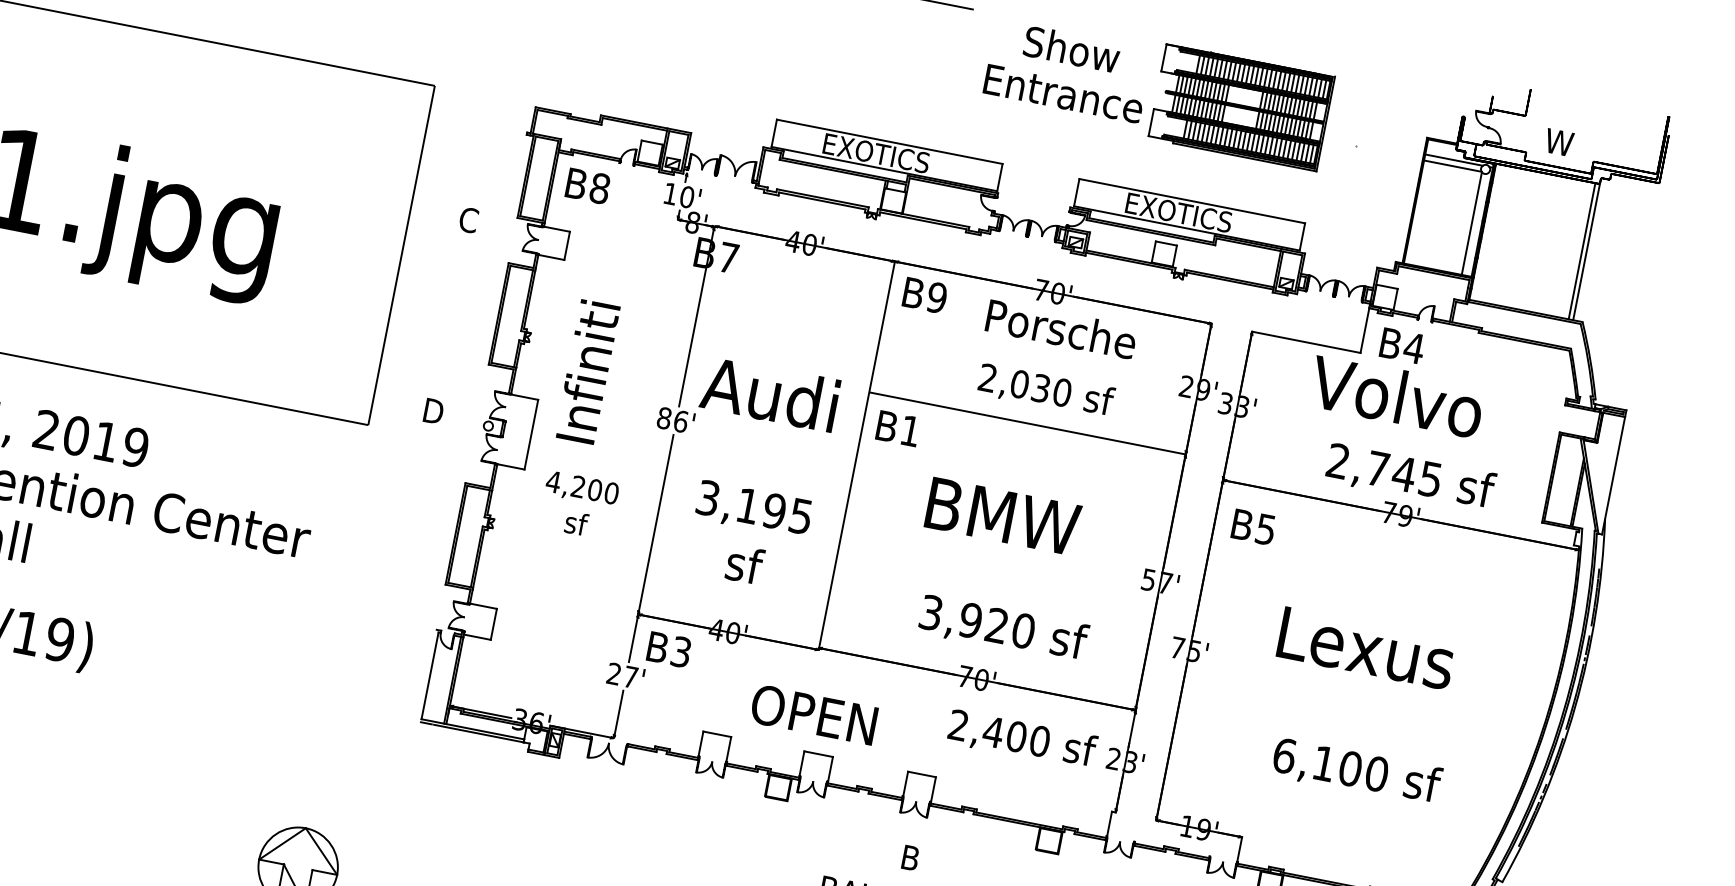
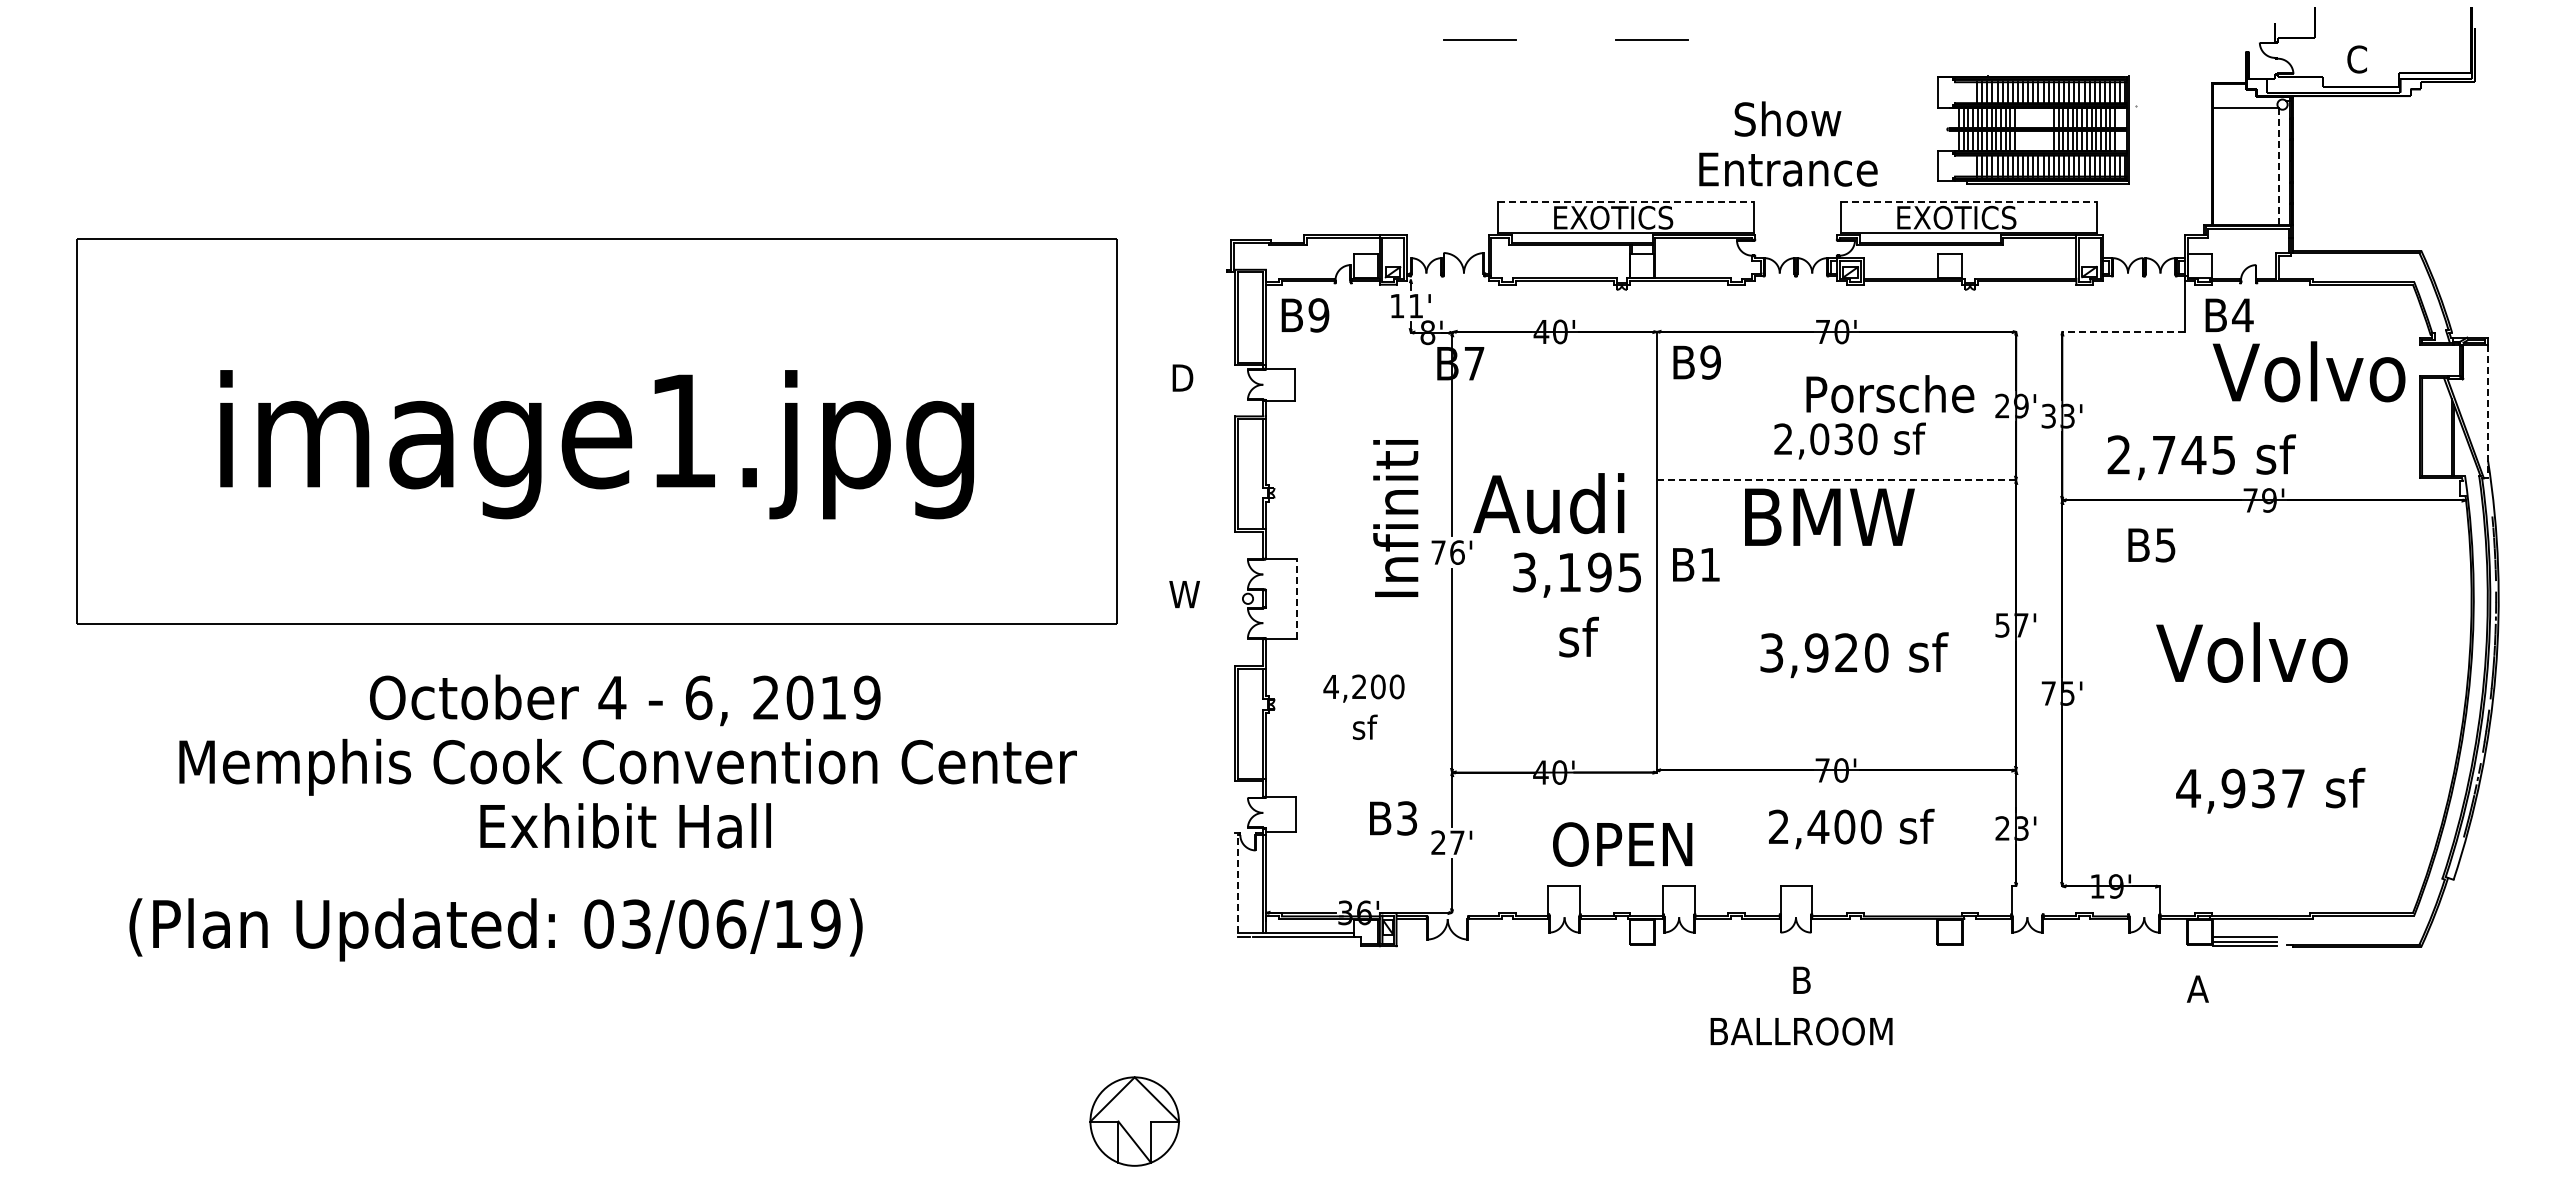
text: (1068, 70) -> (1788, 143), moved
part: (1241, 106) -> (2033, 129), moved
line: (890, 142) -> (1626, 202), solid -> dashed
text: (1558, 142) -> (2356, 59), W -> C
line: (1453, 160) -> (2245, 101), removed
text: (599, 188) -> (1318, 315), B8 -> B9
text: (686, 196) -> (1415, 305), 10' -> 11'
line: (1192, 201) -> (1969, 202), solid -> dashed
text: (468, 220) -> (1182, 378), C -> D
line: (1472, 224) -> (2279, 167), solid -> dashed
line: (1582, 251) -> (2405, 173), removed
line: (1586, 252) -> (2410, 173), removed
text: (1061, 329) -> (1890, 394), moved
line: (1306, 341) -> (2123, 331), solid -> dashed
text: (587, 372) -> (1395, 518), moved
text: (1396, 396) -> (2308, 371), moved
text: (433, 411) -> (1184, 594), D -> W
text: (664, 418) -> (1438, 552), 86' -> 76'
line: (1027, 423) -> (1836, 480), solid -> dashed
text: (898, 428) -> (1696, 564), moved
line: (531, 435) -> (1296, 599), solid -> dashed
line: (1614, 475) -> (2488, 411), solid -> dashed
text: (1410, 477) -> (2201, 457), moved
text: (578, 504) -> (1363, 706), moved
text: (1003, 515) -> (1829, 516), moved
text: (1253, 527) -> (2151, 545), moved
text: (748, 535) -> (1576, 604), moved
text: (1003, 629) -> (1854, 655), moved
text: (1366, 647) -> (2254, 652), Lexus -> Volvo
text: (669, 649) -> (1393, 818), moved
line: (429, 675) -> (1237, 883), solid -> dashed
text: (813, 714) -> (1622, 844), moved
text: (1022, 739) -> (1851, 828), moved
text: (1330, 764) -> (2240, 788), 6,100 -> 4,937

